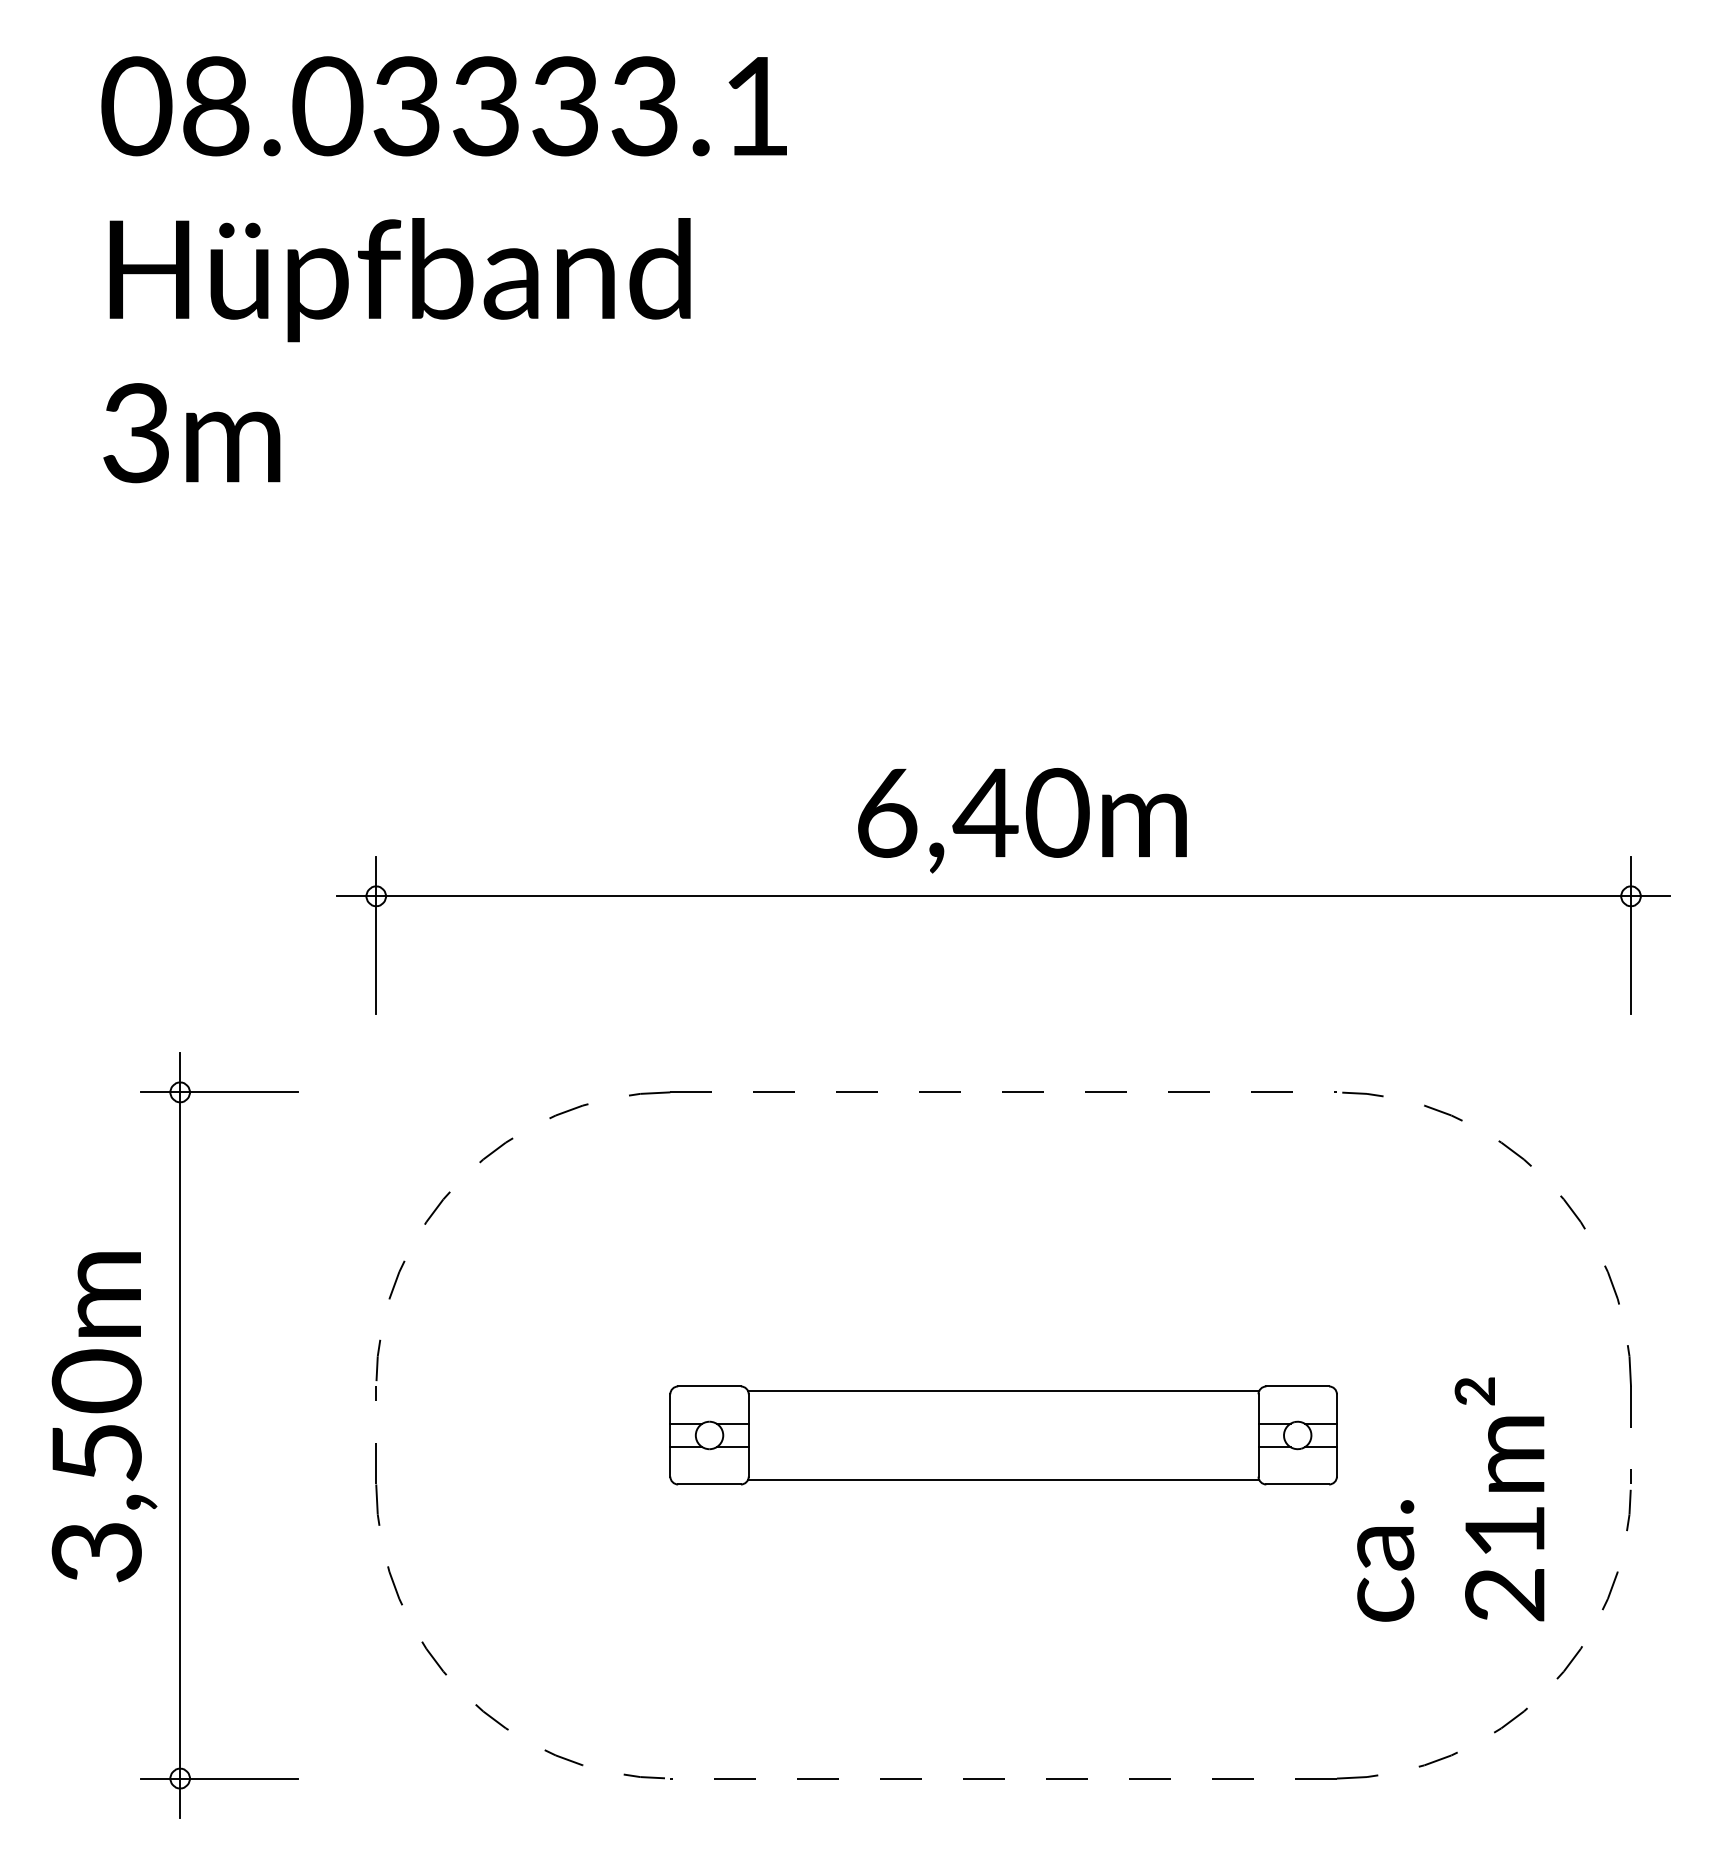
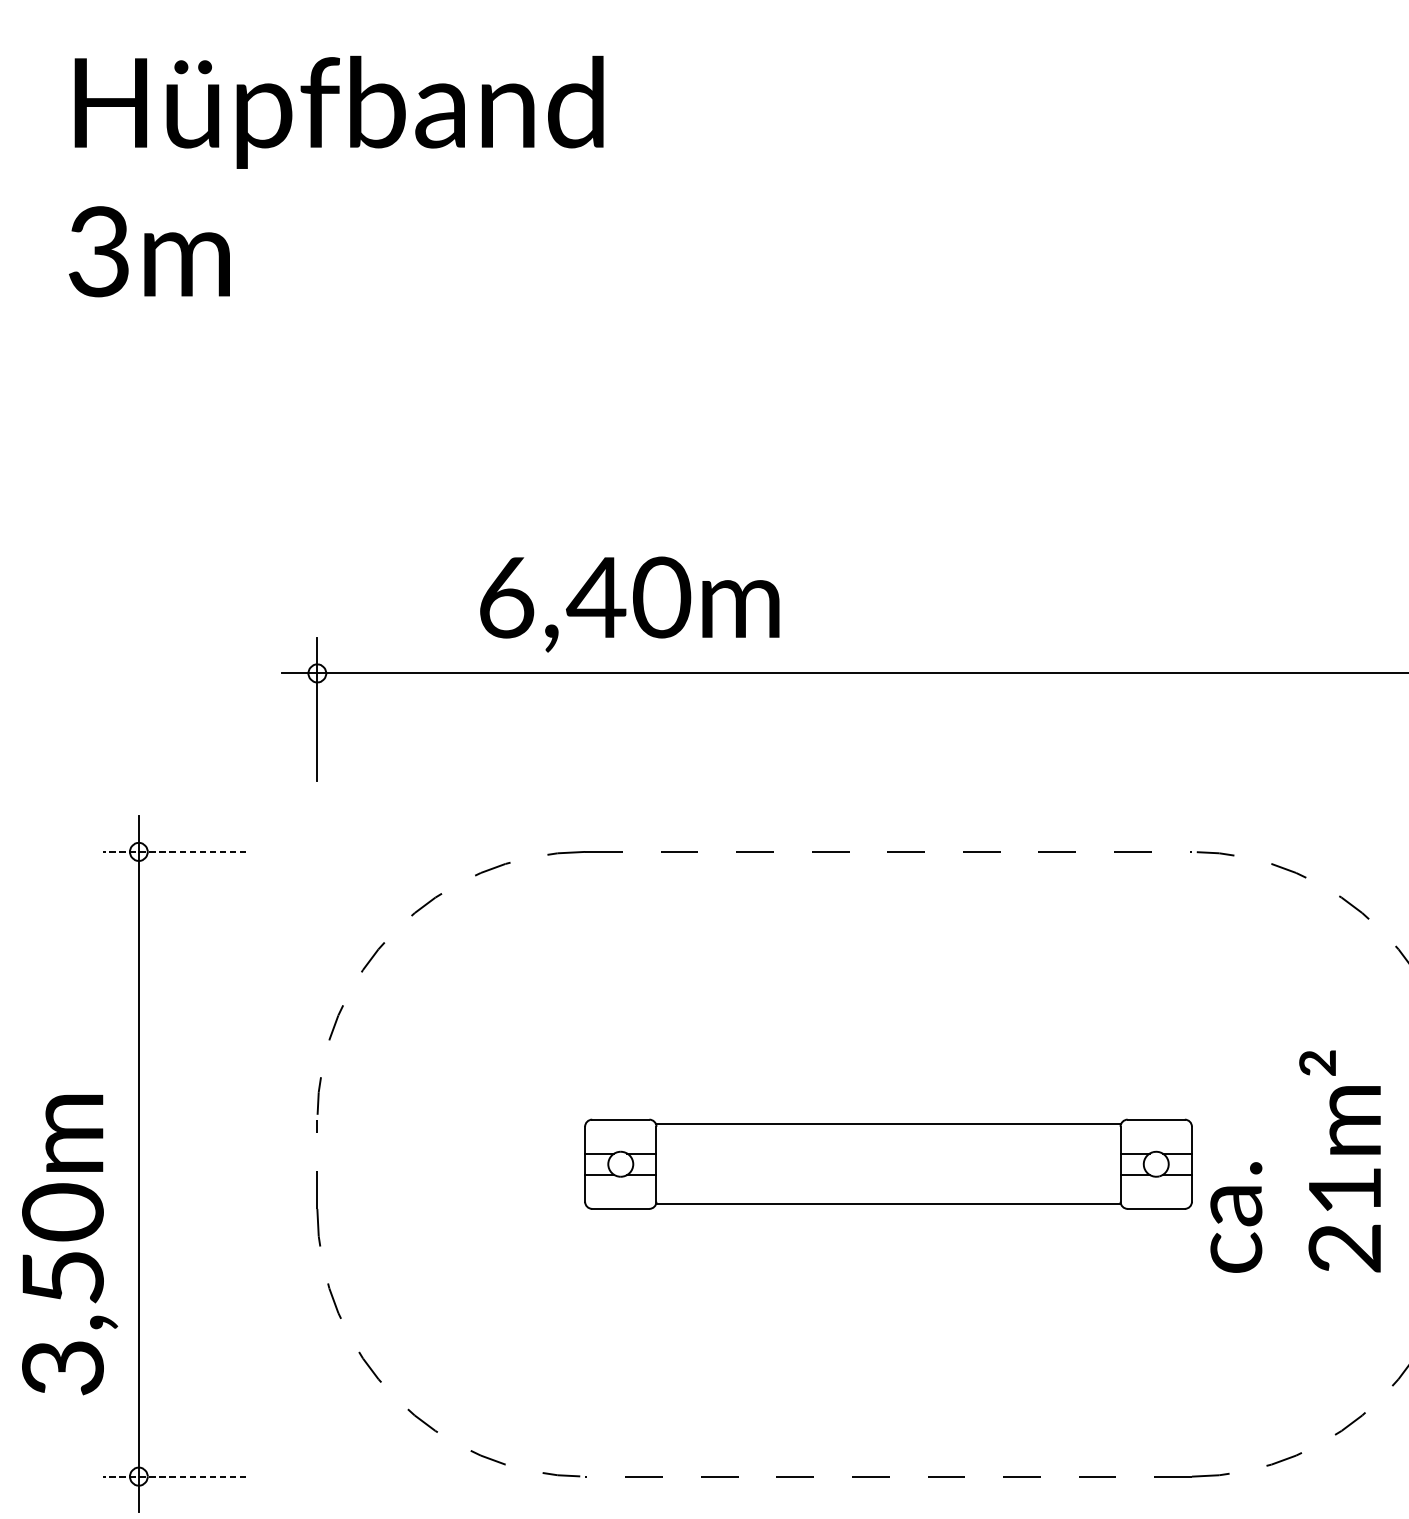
text: (1022, 820) -> (629, 604), moved
line: (218, 1092) -> (173, 852), solid -> dashed
text: (104, 1417) -> (69, 1245), moved
text: (1450, 1499) -> (1295, 1161), moved
line: (218, 1778) -> (173, 1476), solid -> dashed

